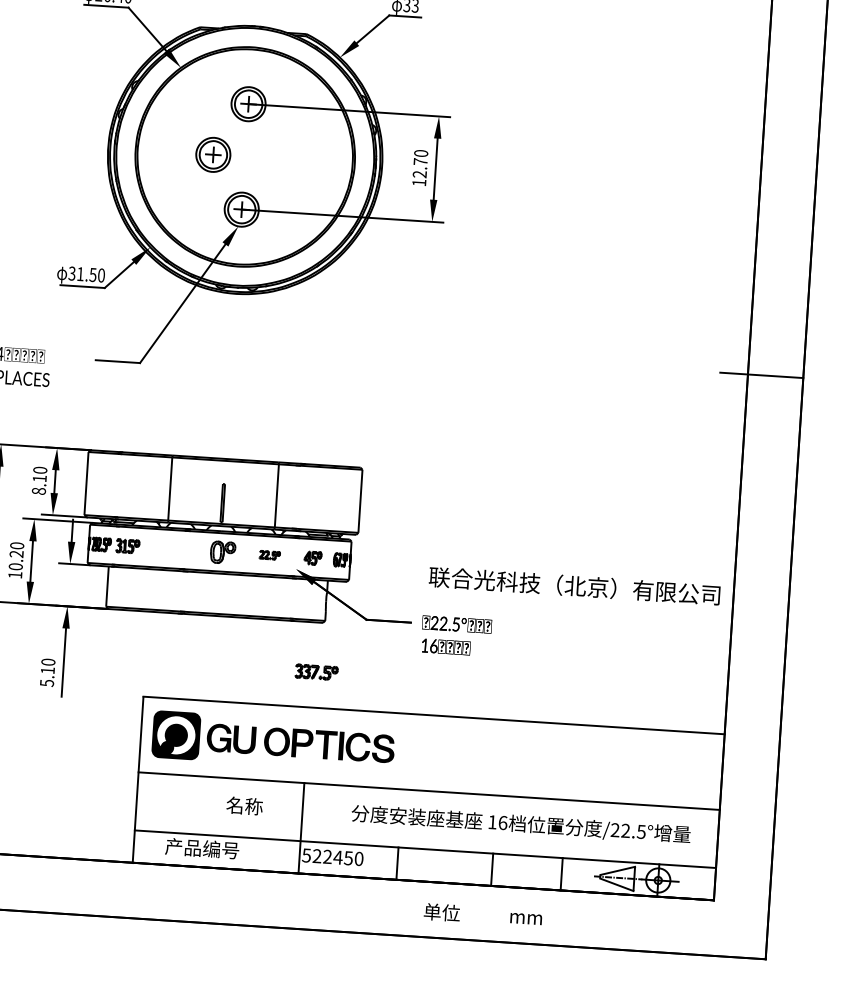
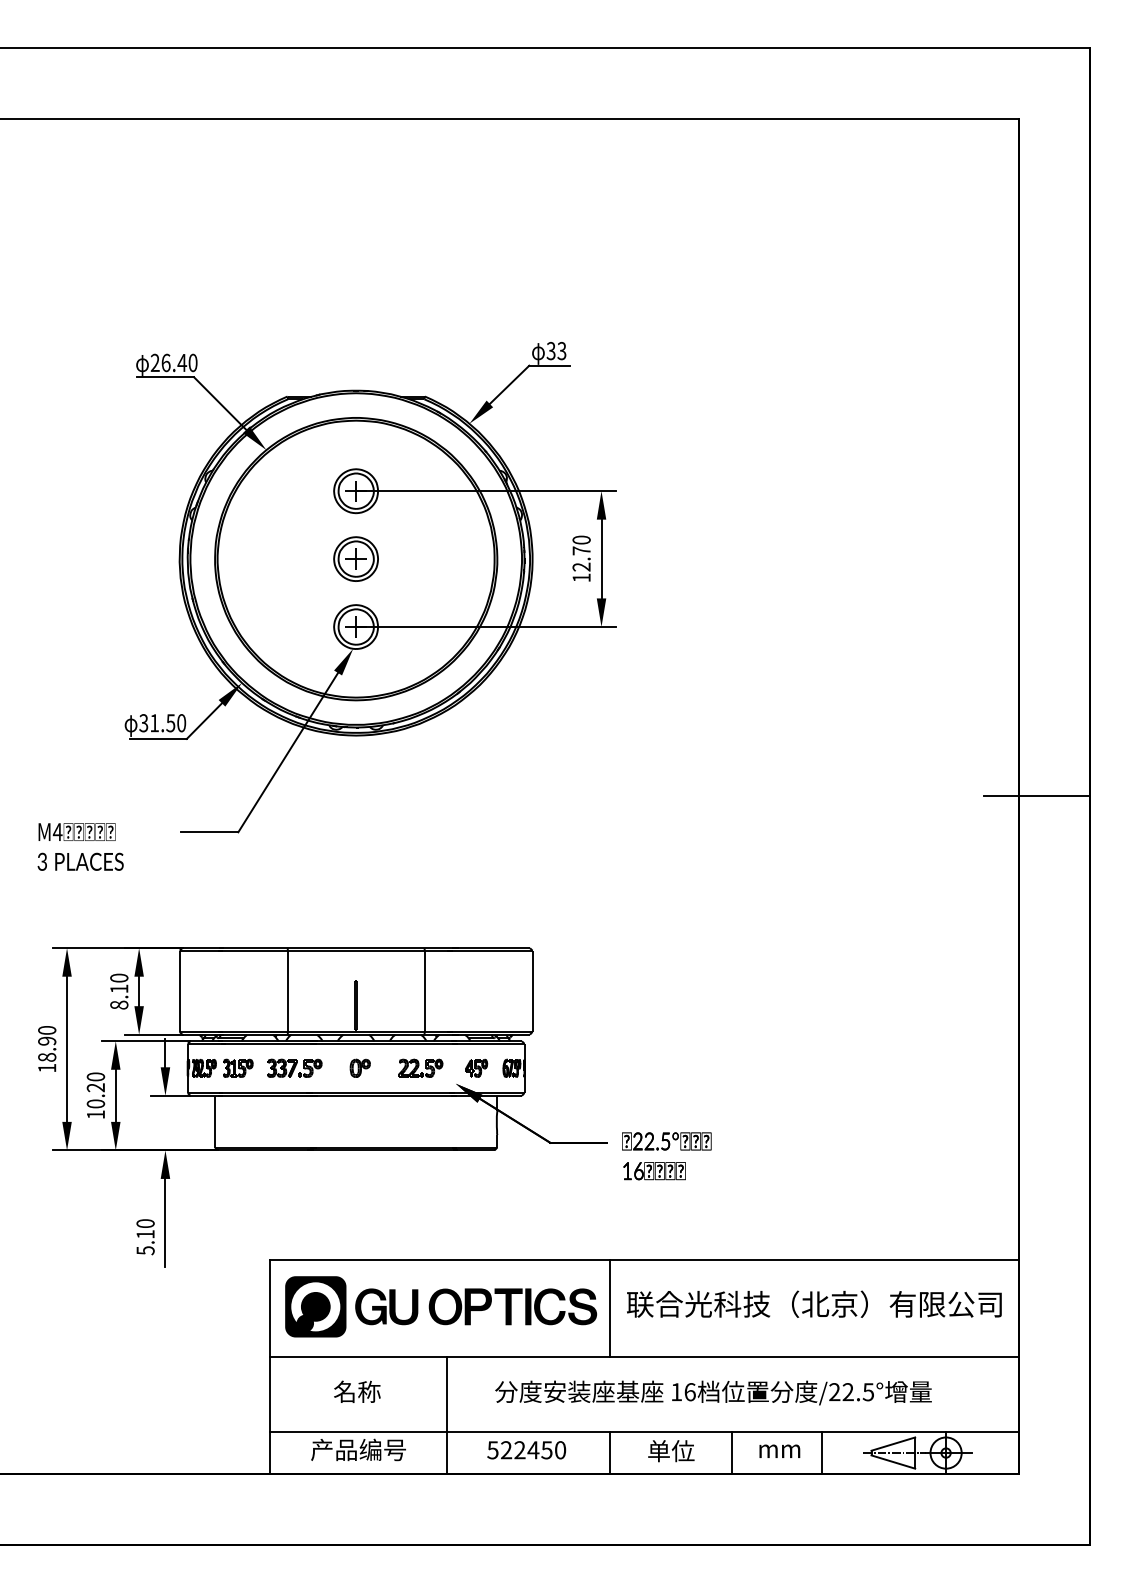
part: (212, 154) -> (355, 558), moved
part: (222, 551) -> (359, 1067), size x0.62
part: (269, 554) -> (420, 1067), size x1.67
text: (574, 585) -> (814, 1303), moved
part: (316, 671) -> (294, 1067), moved
line: (405, 750) -> (610, 1307), added
text: (244, 805) -> (357, 1391), moved
text: (521, 824) -> (713, 1392), moved
line: (301, 828) -> (446, 1415), moved
text: (442, 912) -> (671, 1451), moved
text: (525, 918) -> (779, 1450), moved

